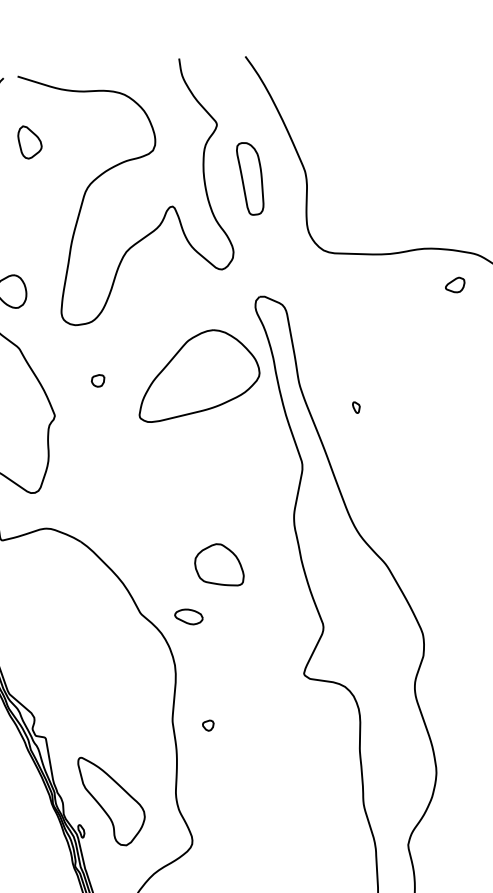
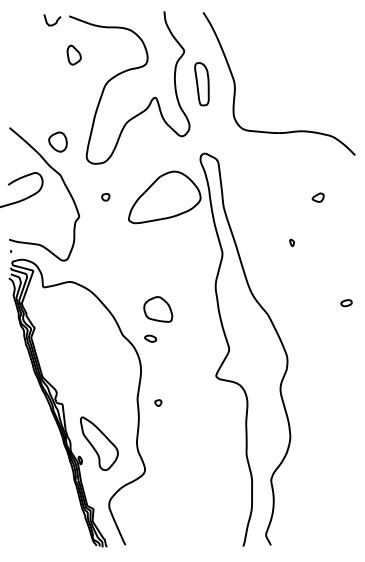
part: (453, 284) -> (317, 197), moved
part: (355, 406) -> (291, 242), moved
part: (219, 565) -> (158, 309), moved
part: (188, 616) -> (150, 338), size x0.7

